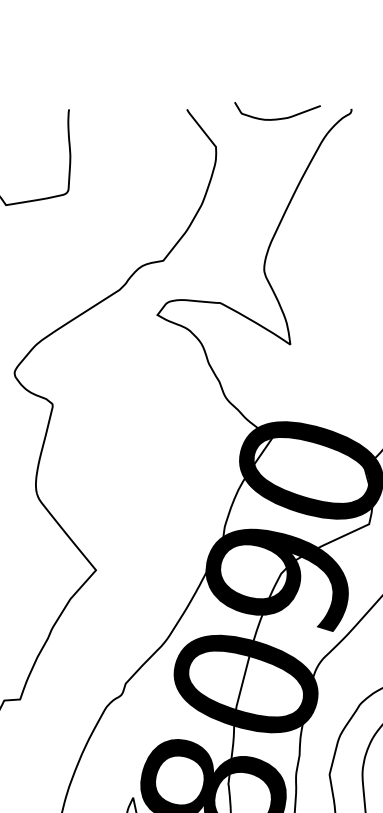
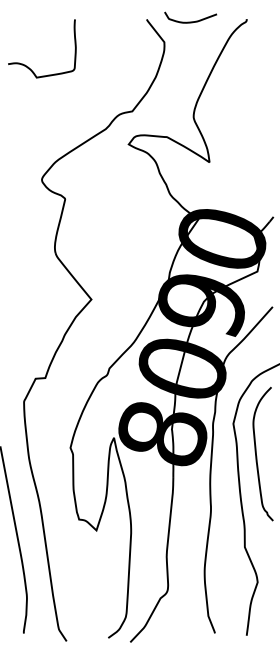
curve: (277, 117) -> (190, 21), moved

